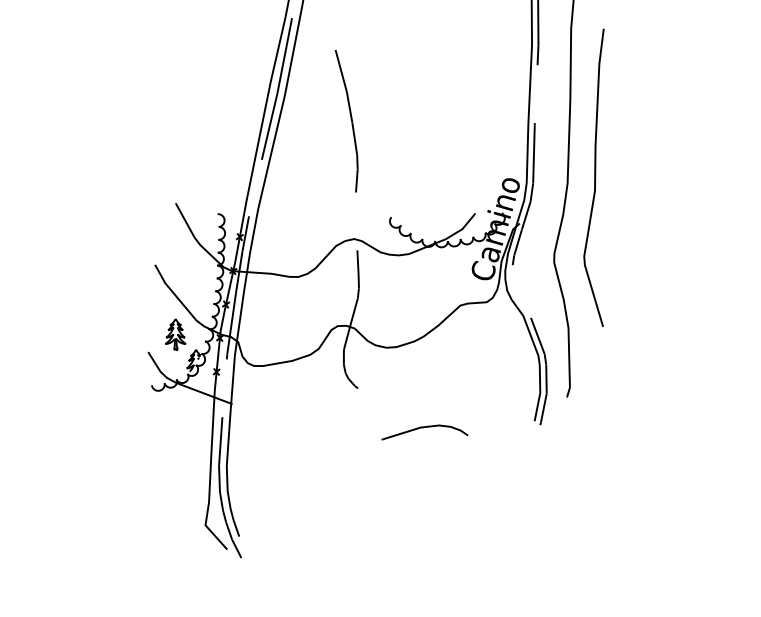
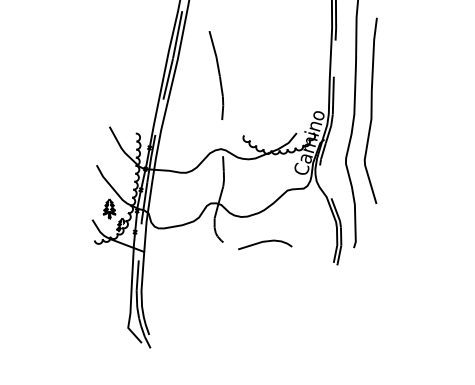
curve: (425, 428) -> (265, 242), moved

